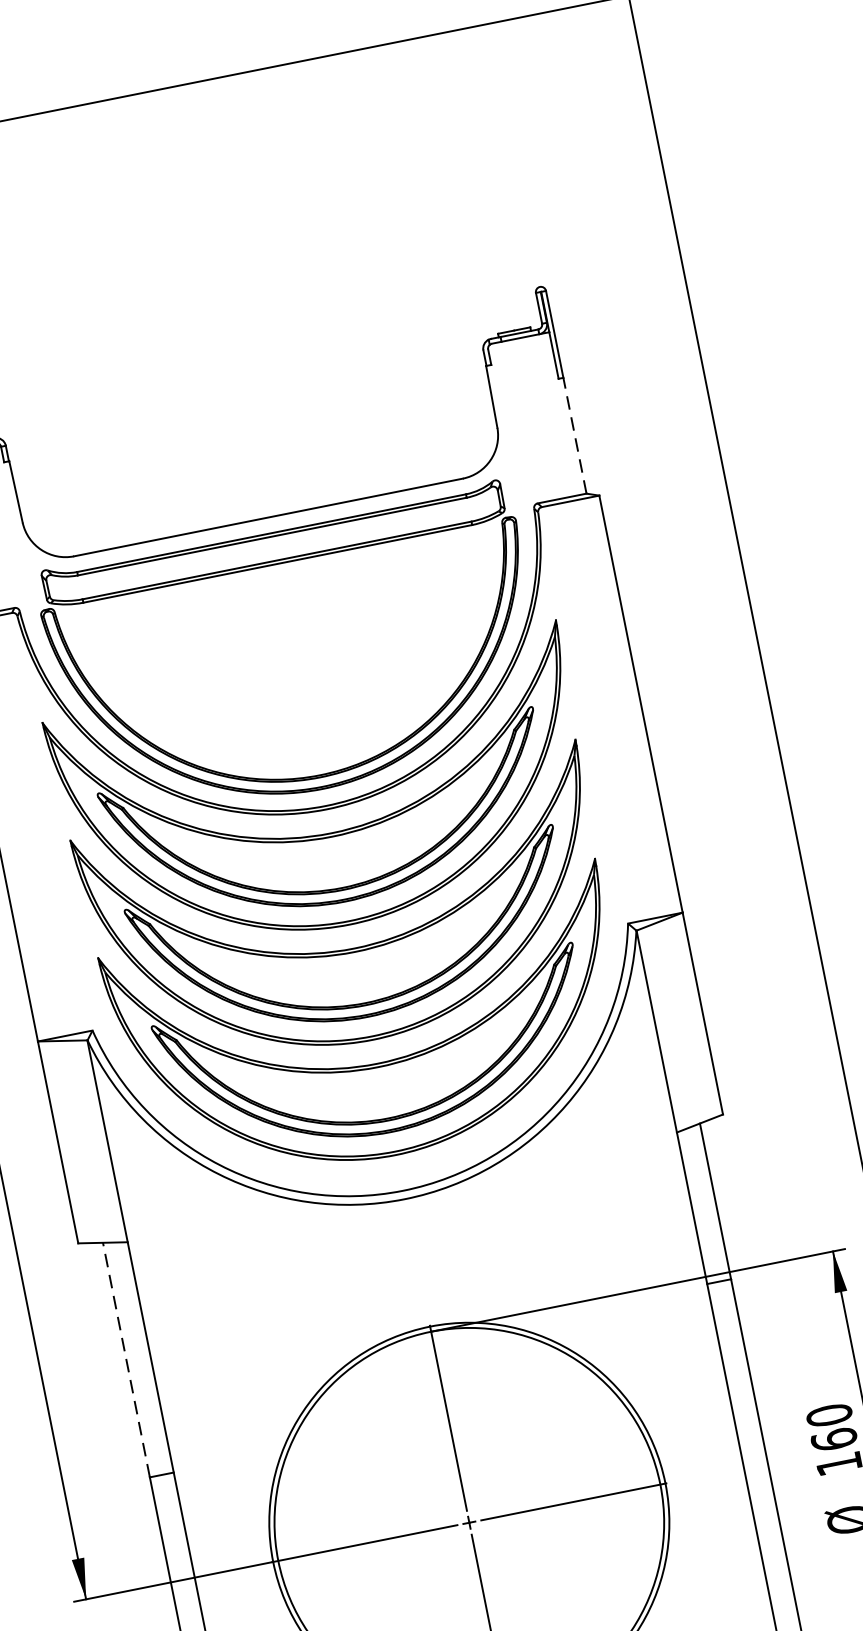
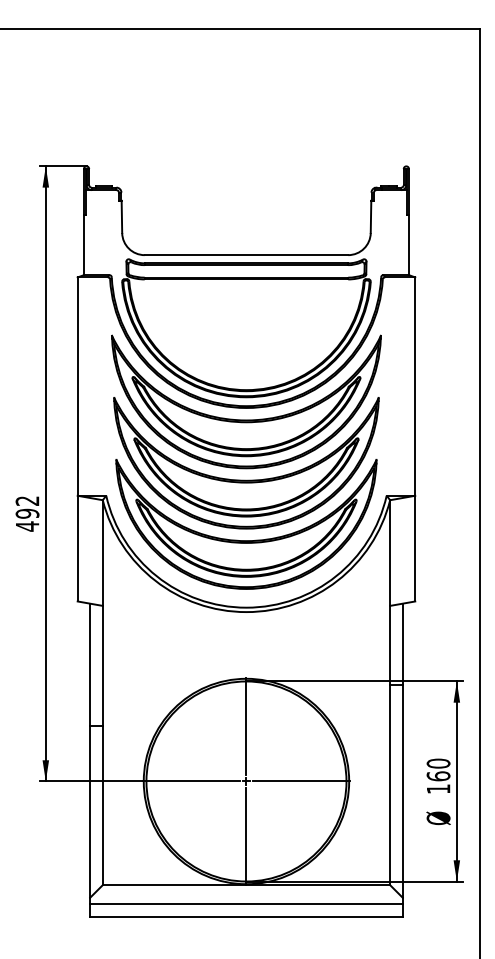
line: (575, 434) -> (409, 244), dashed -> solid
line: (126, 1358) -> (90, 664), dashed -> solid

